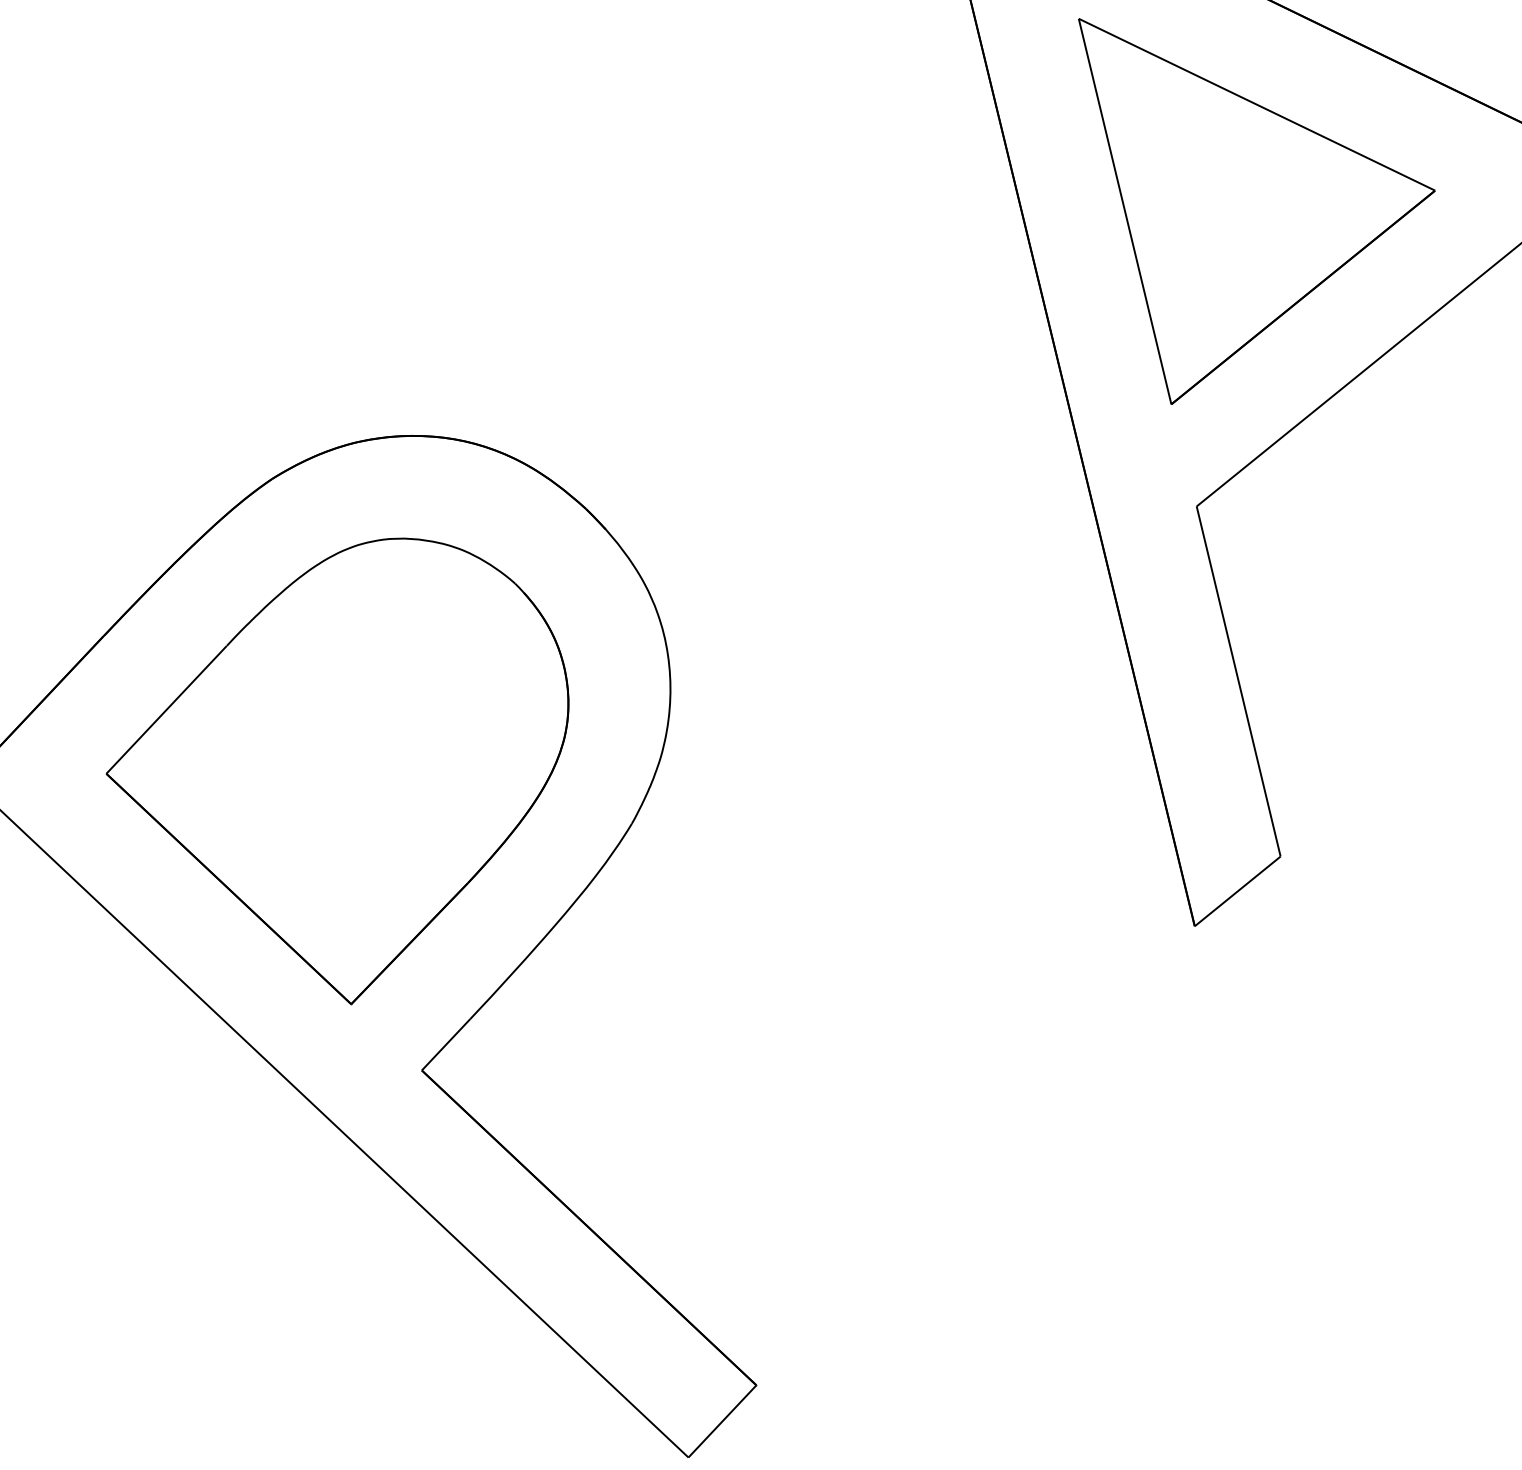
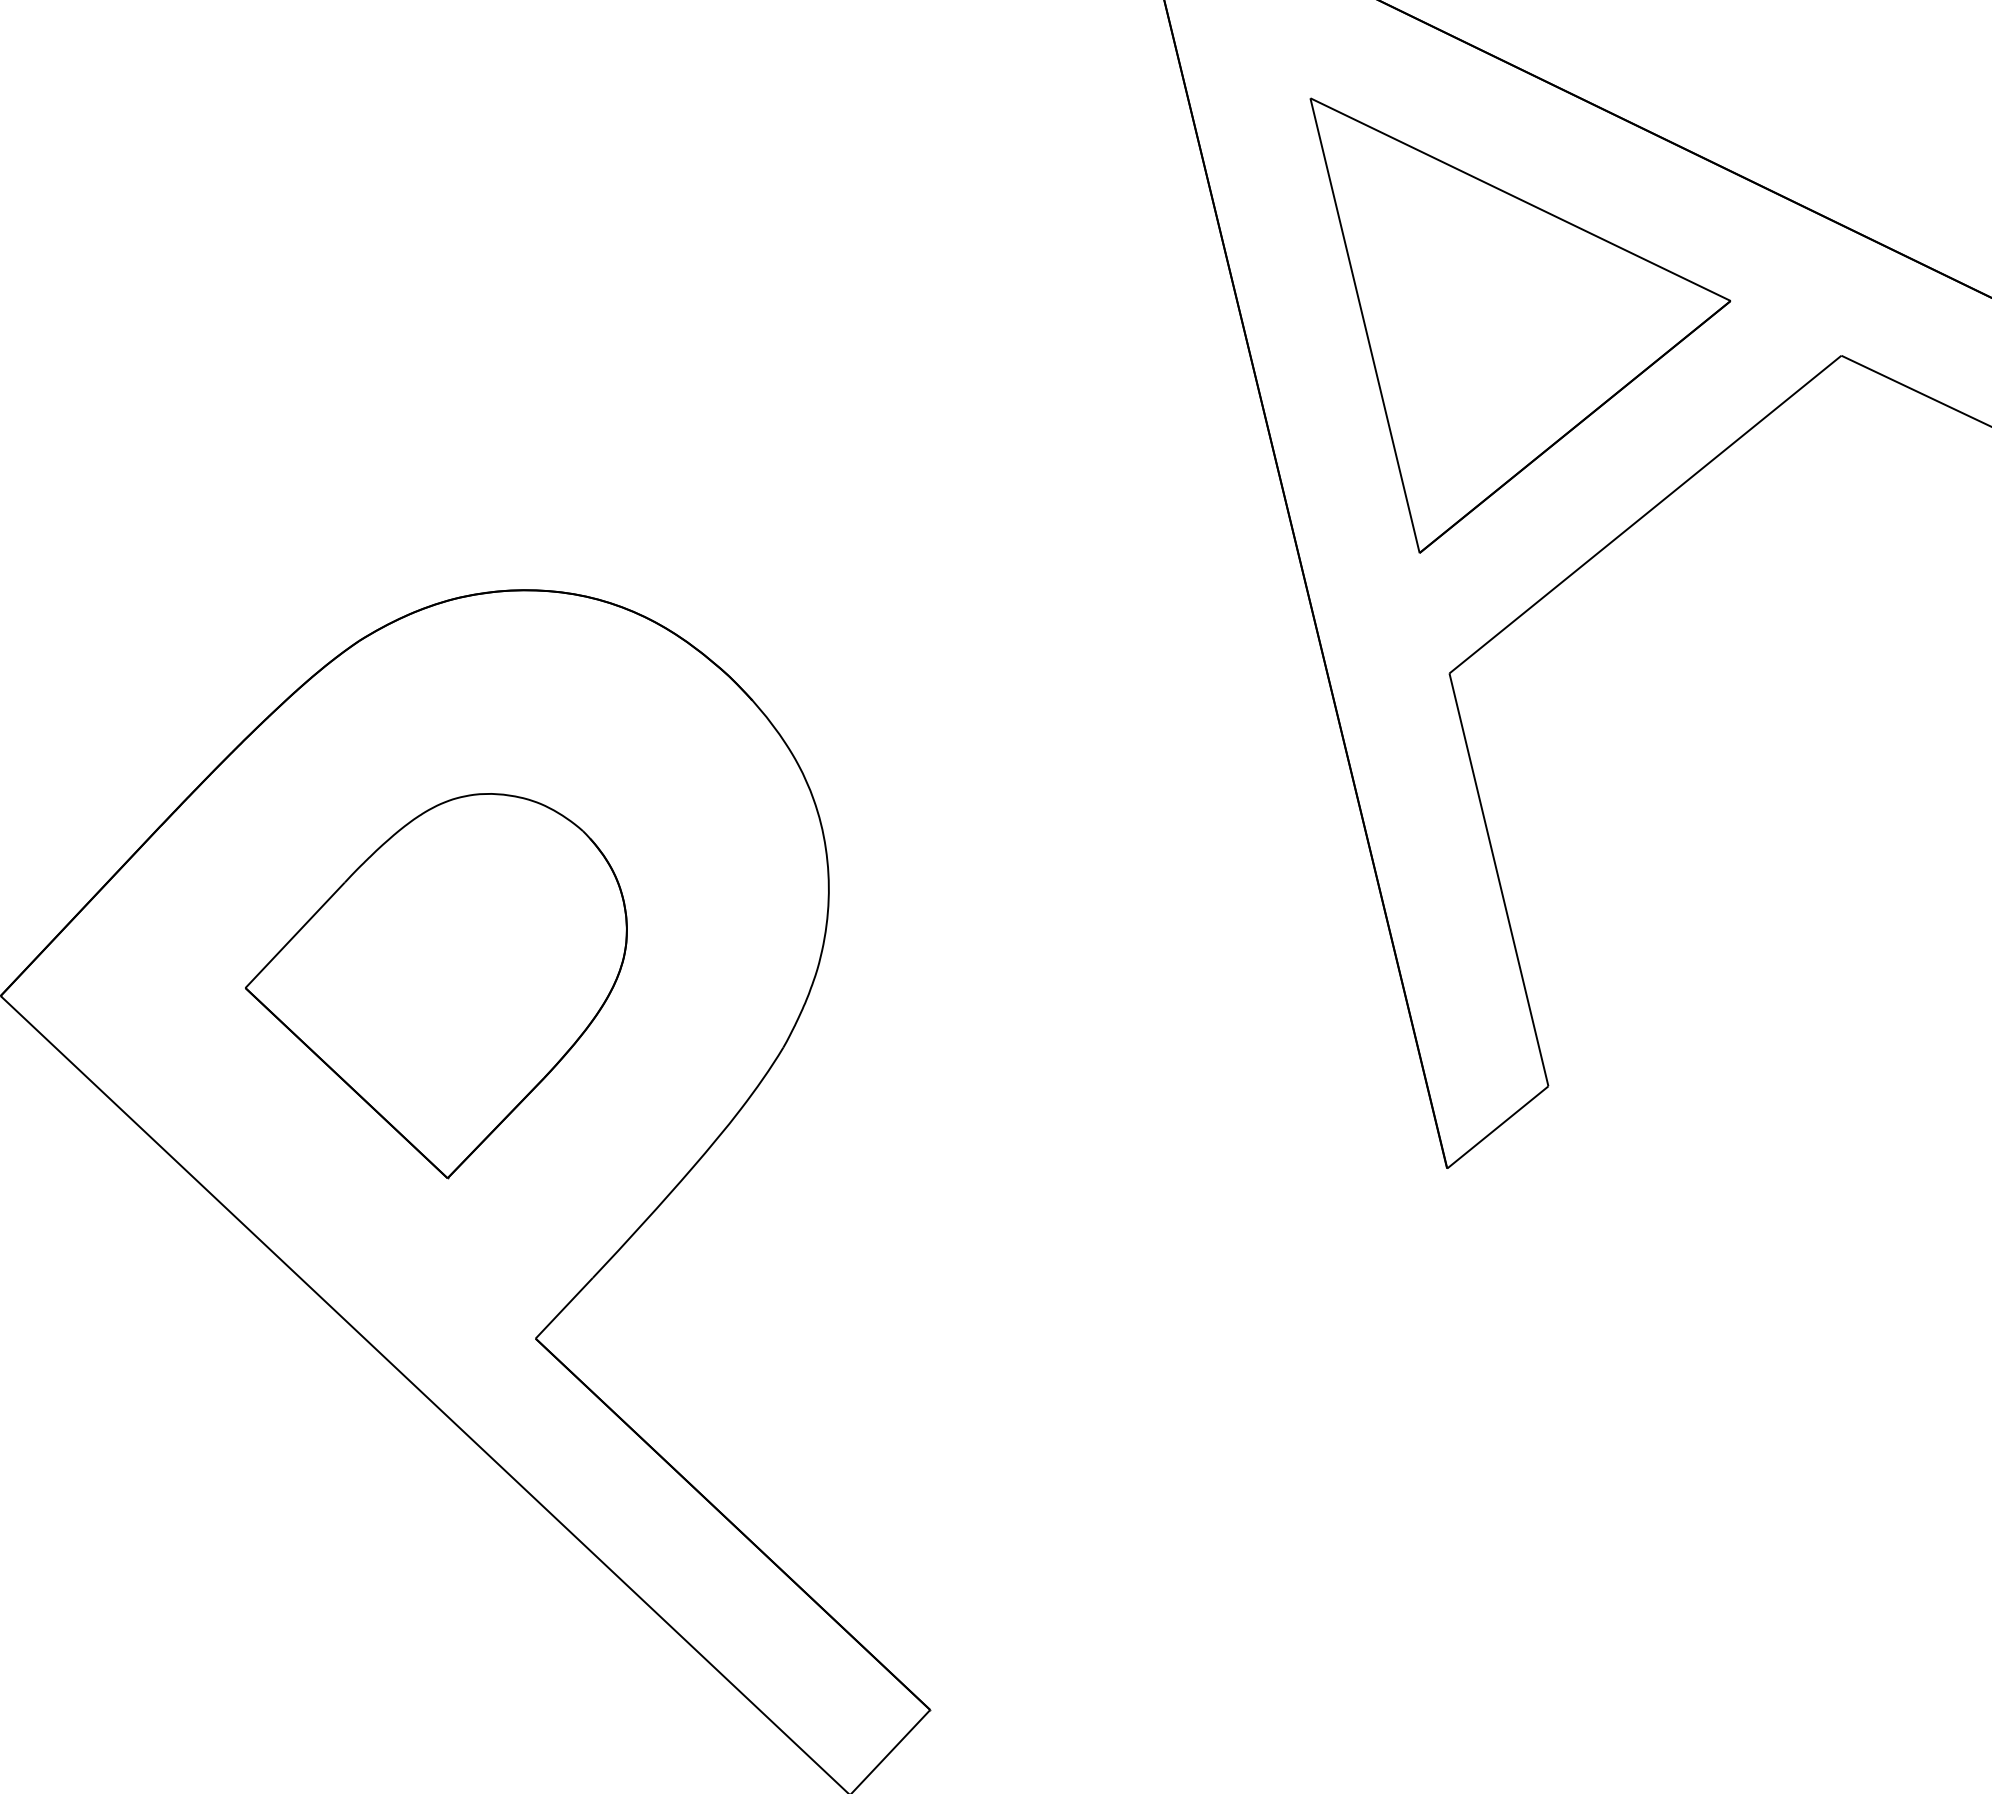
part: (337, 771) -> (436, 986), size x0.7

